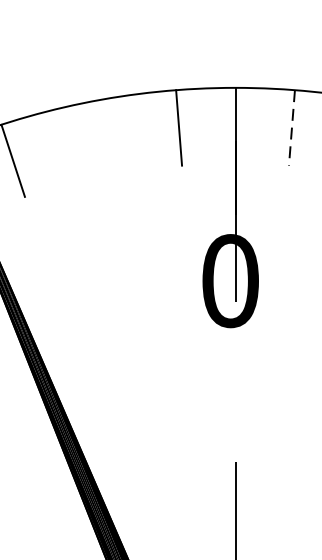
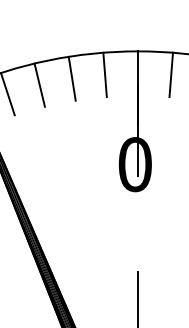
line: (292, 129) -> (171, 75), dashed -> solid
line: (121, 134) -> (71, 78), added
line: (67, 144) -> (39, 84), added

